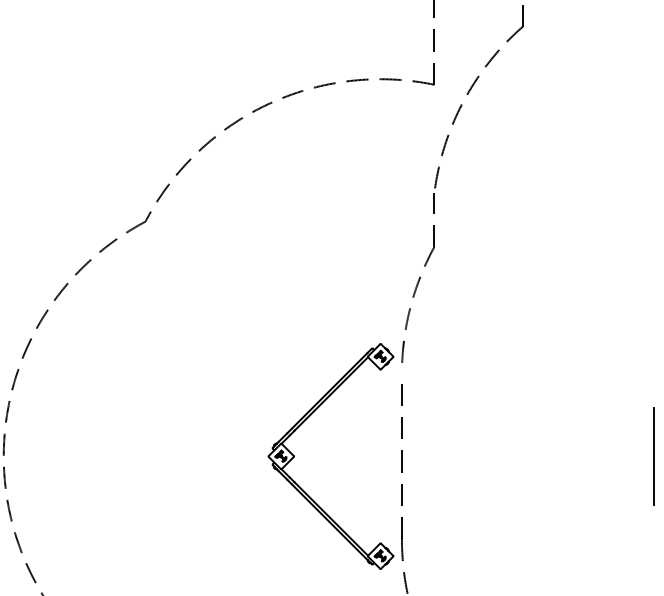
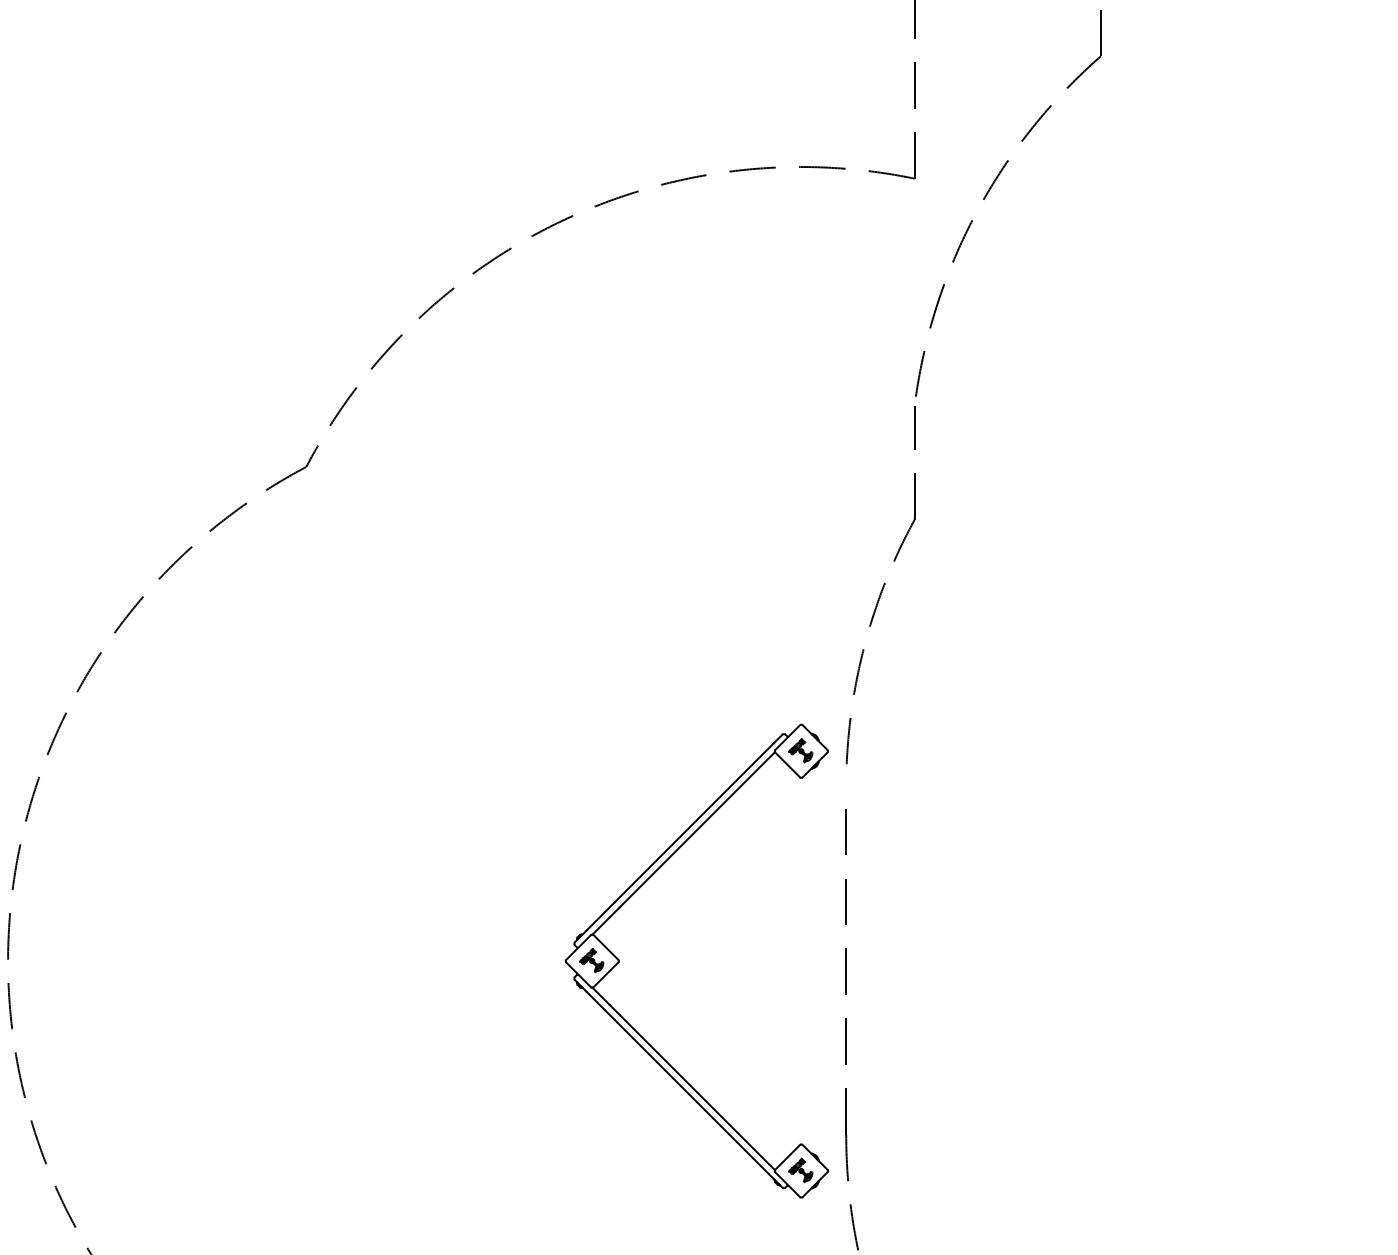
line: (653, 456) -> (1375, 961), removed

